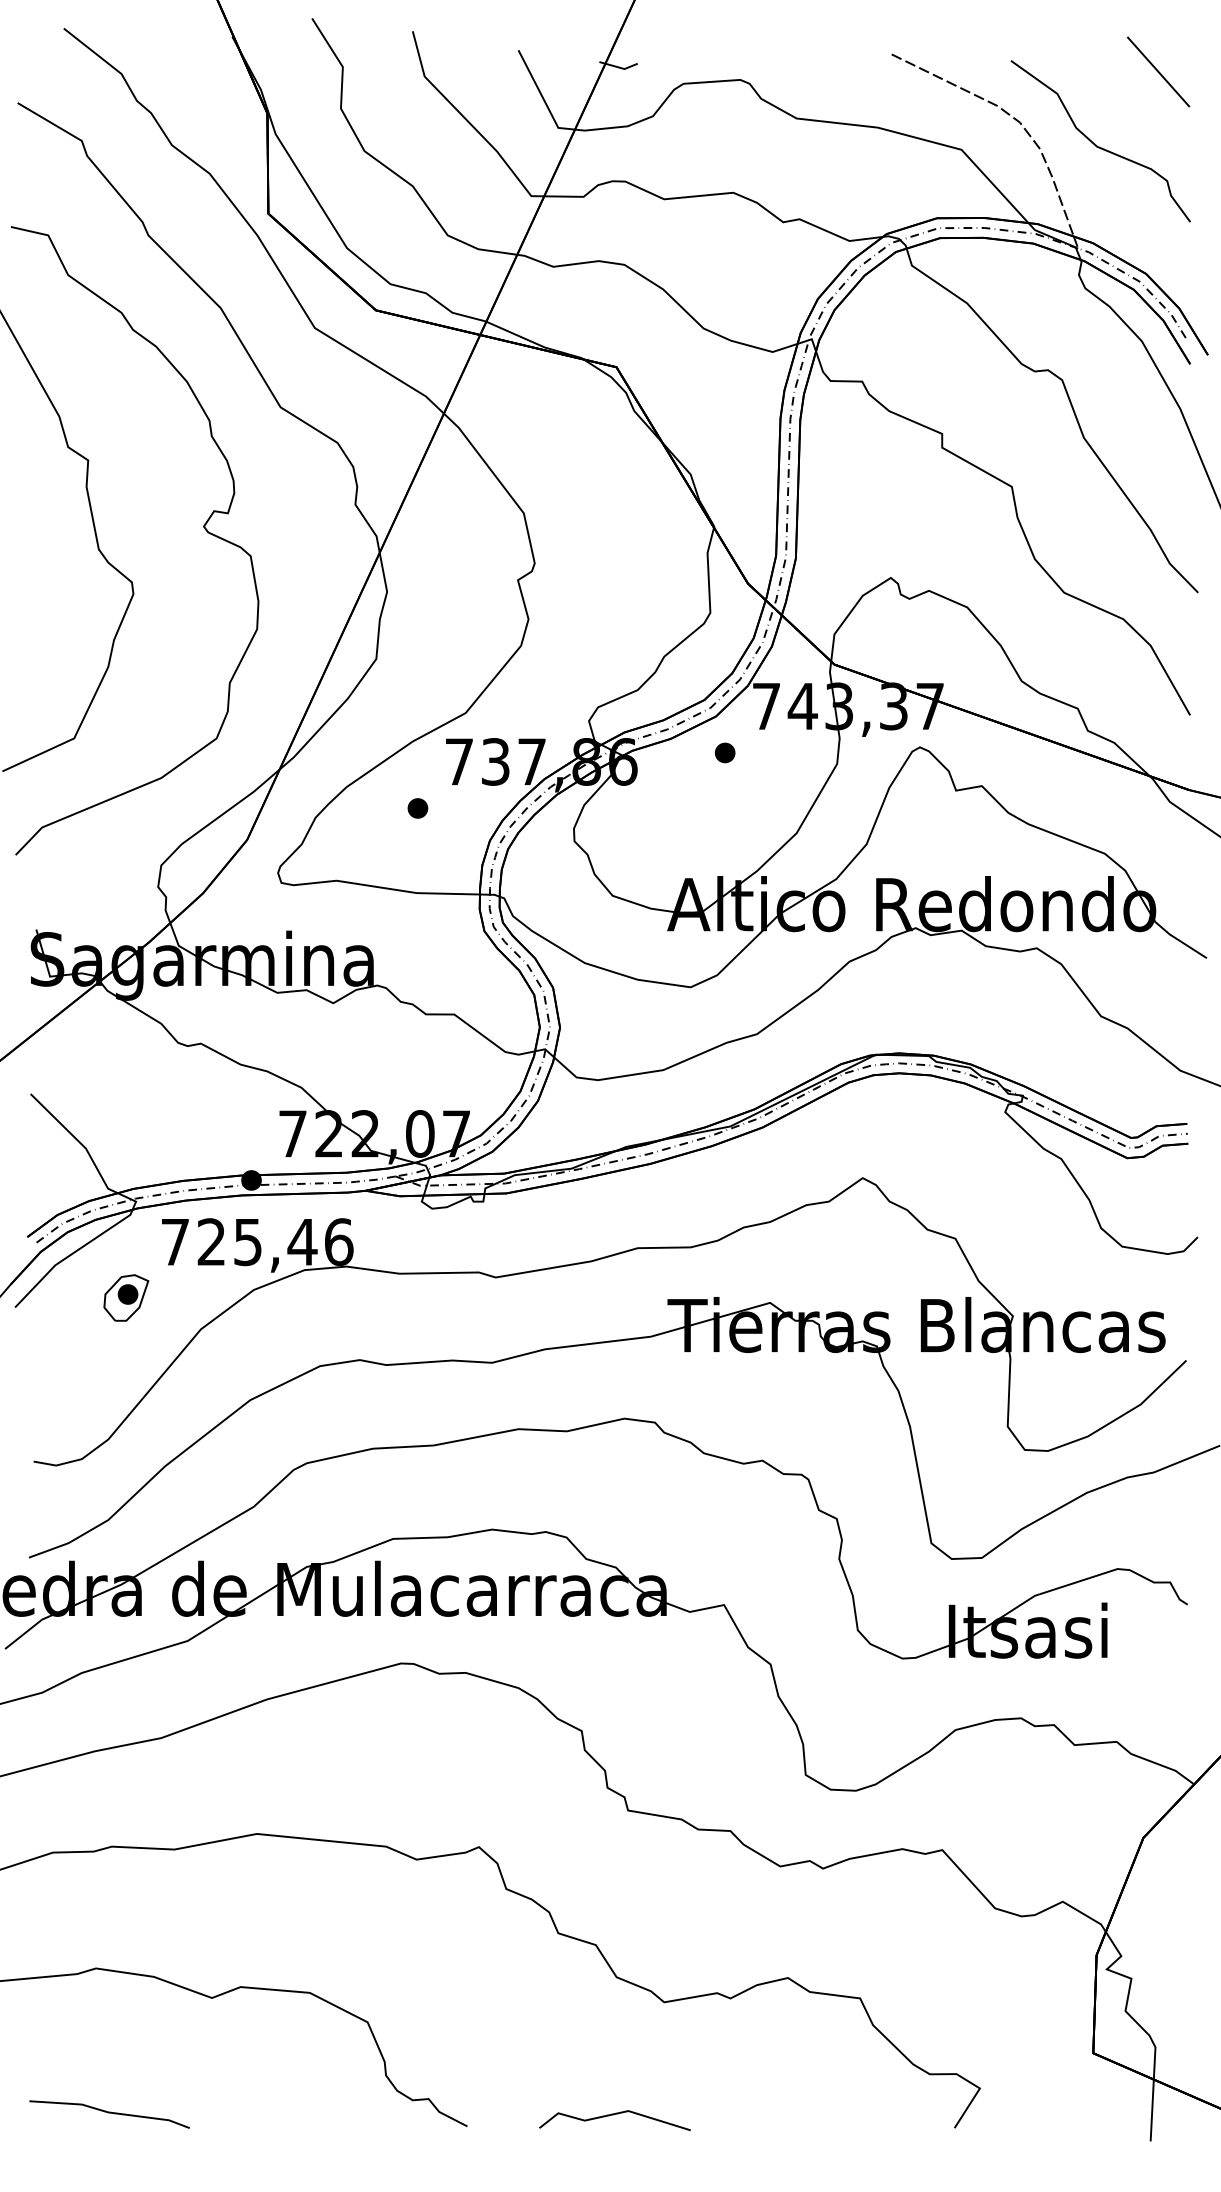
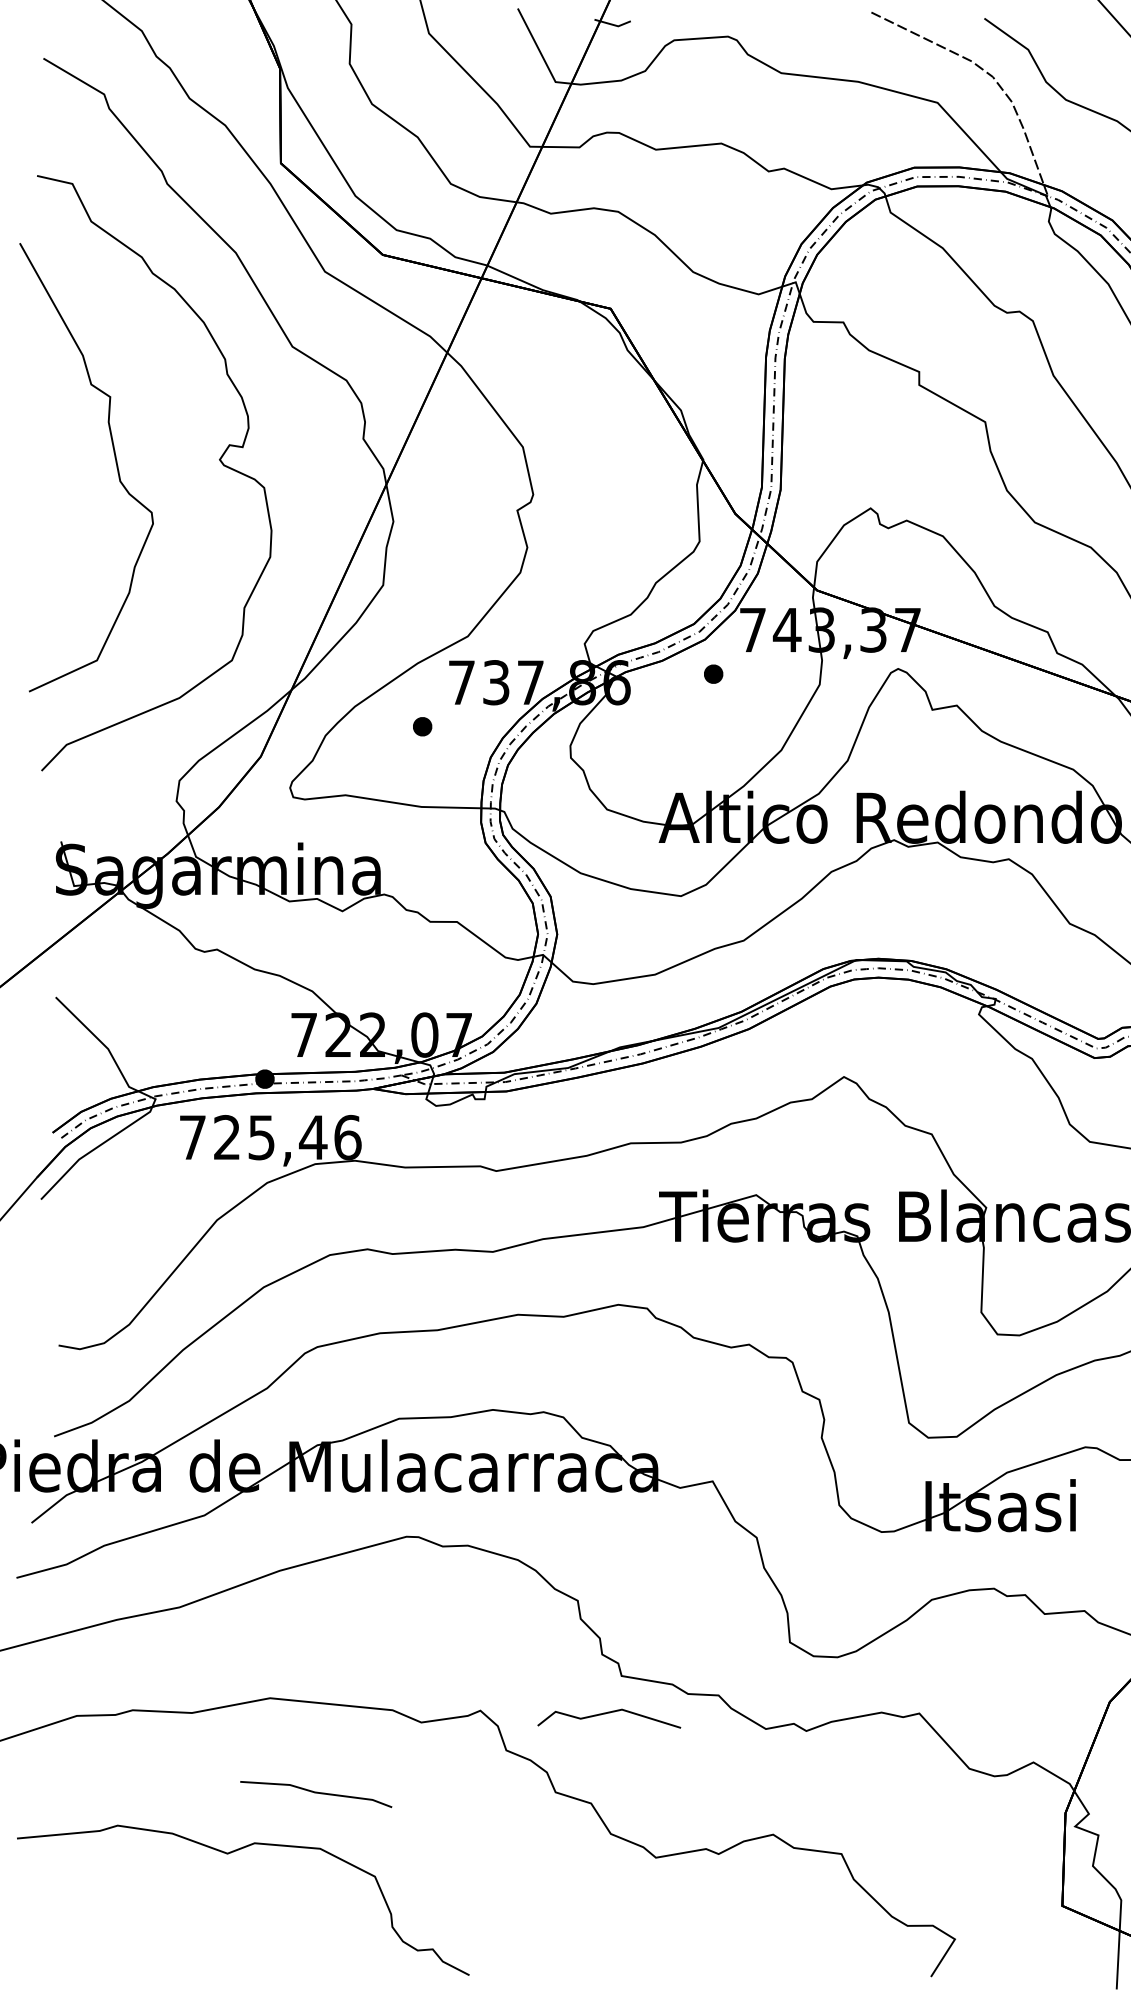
part: (126, 1297) -> (146, 1190), removed
line: (109, 2113) -> (316, 1793), moved
line: (613, 2115) -> (607, 1713), moved

